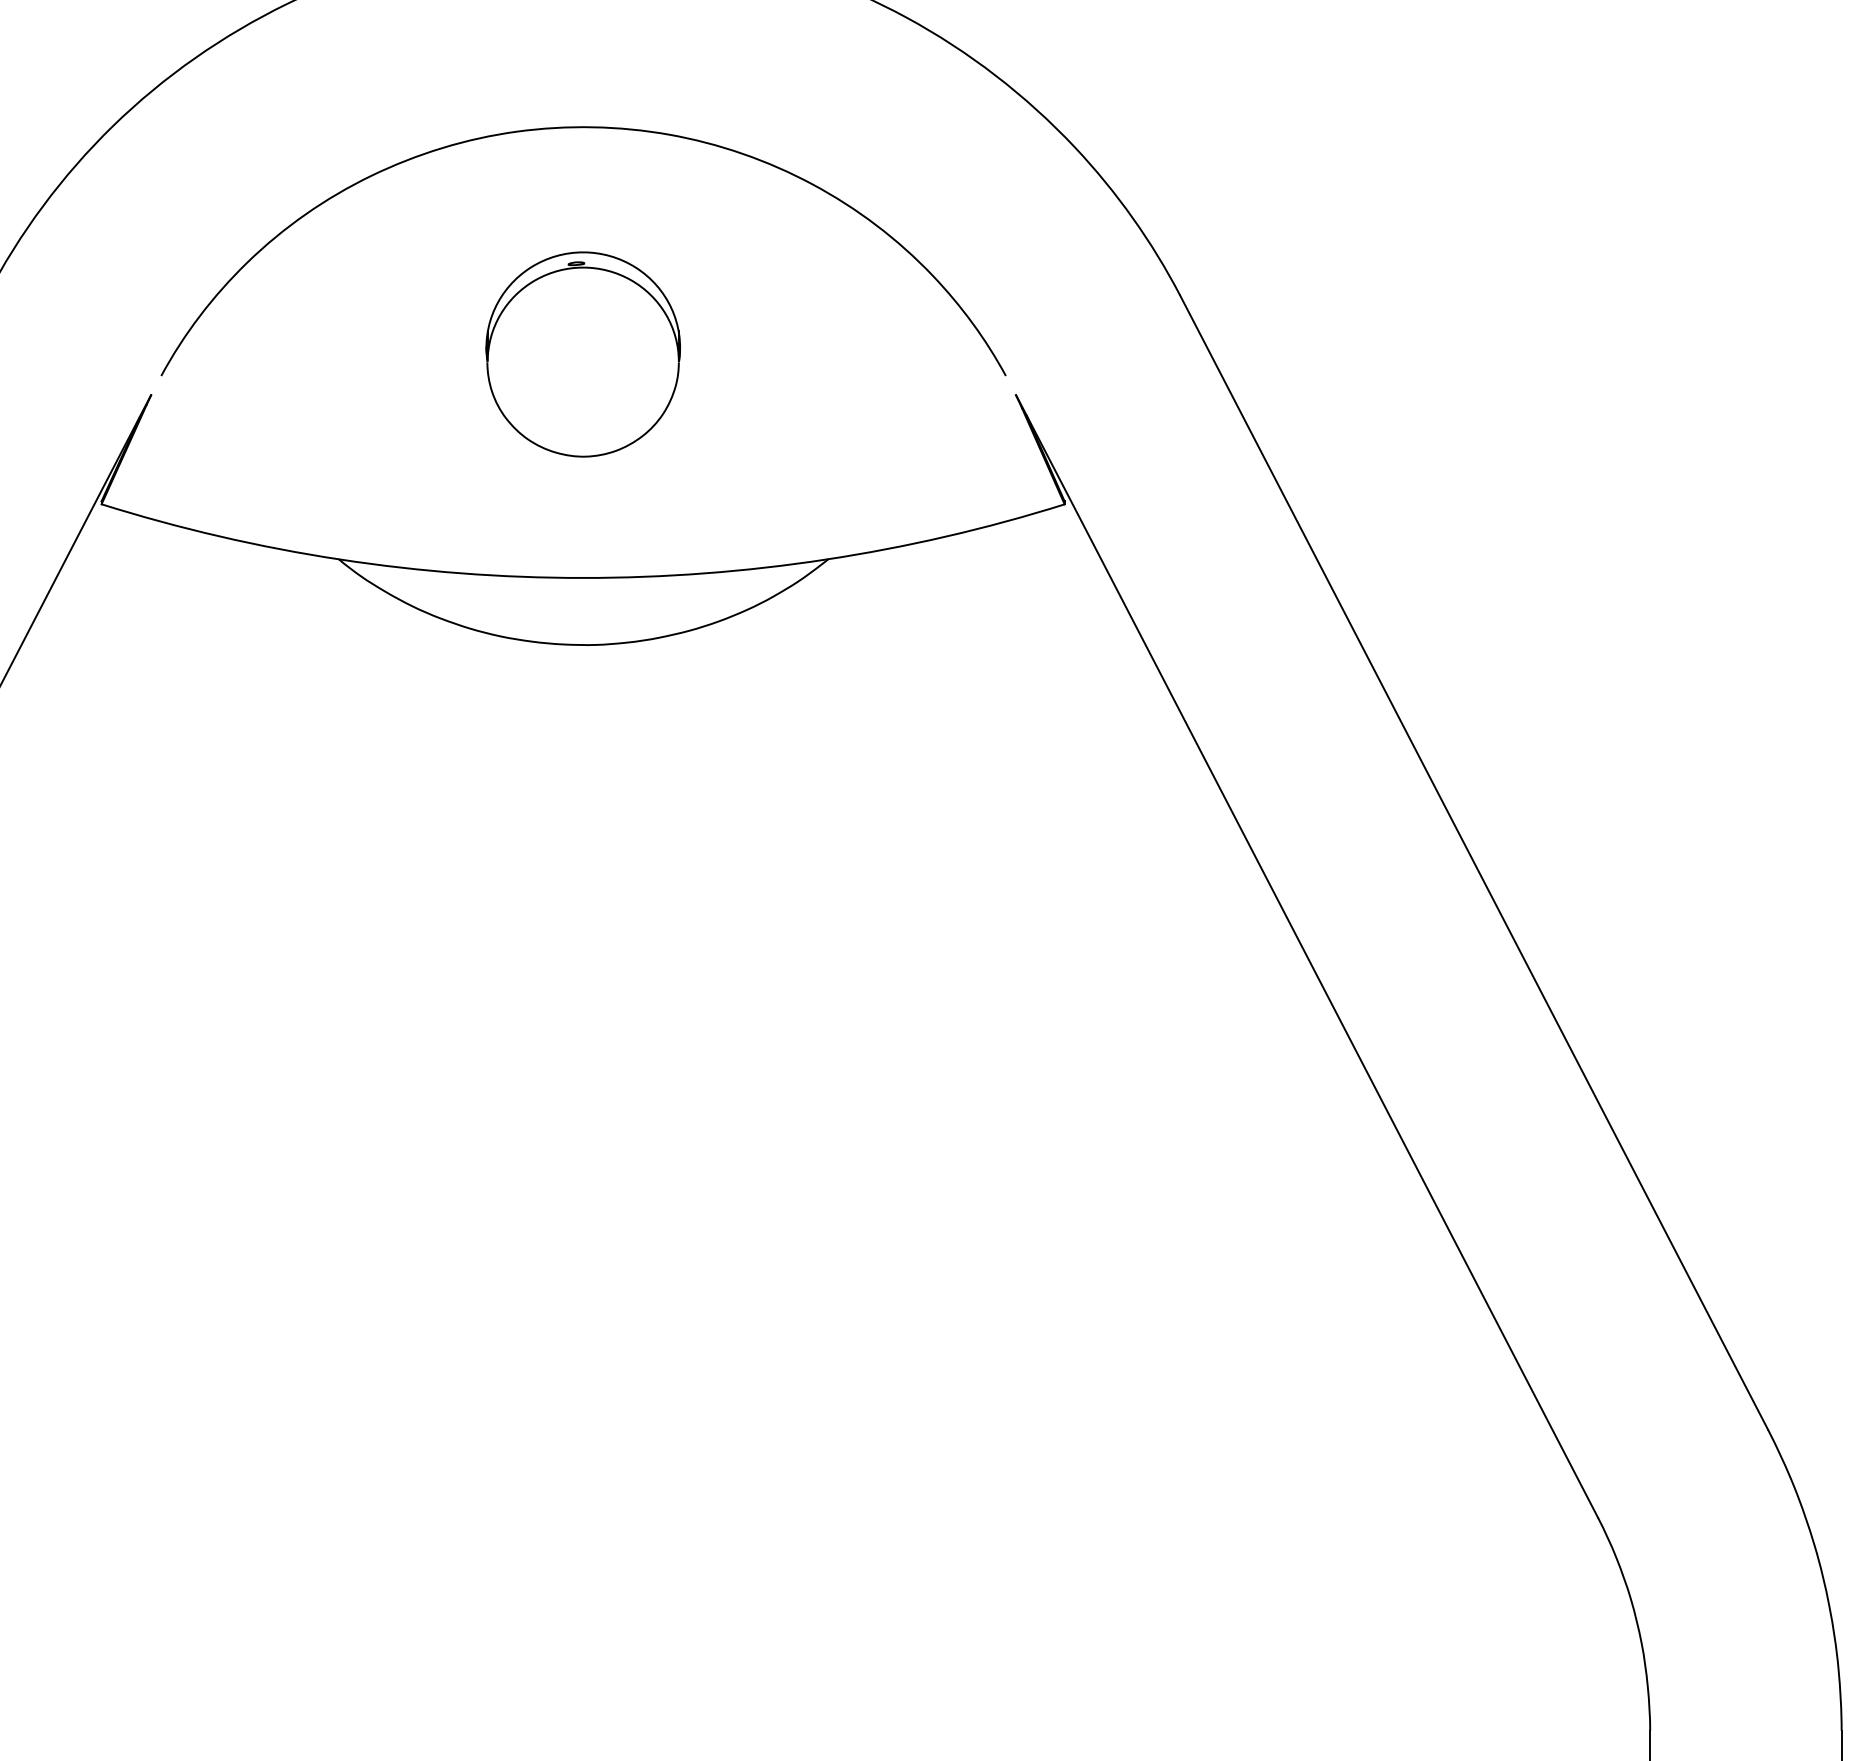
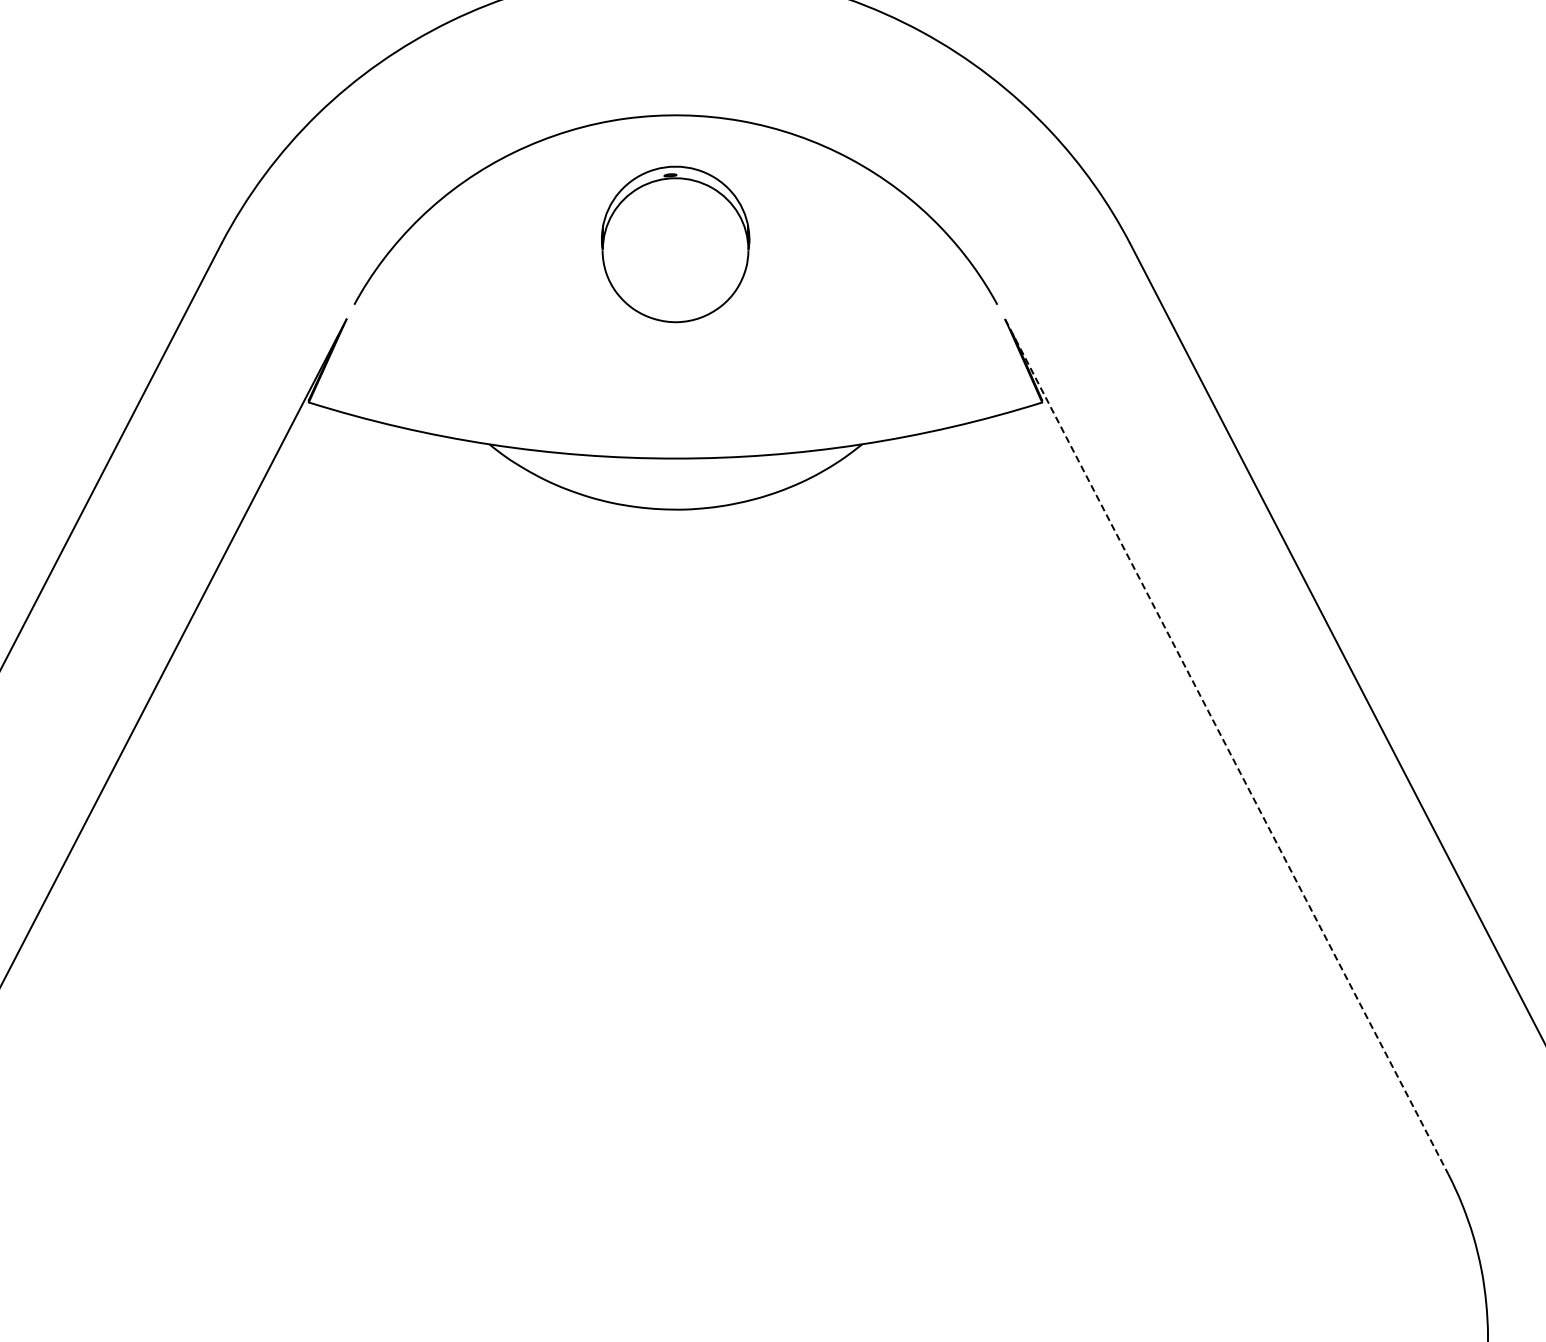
part: (583, 354) -> (675, 244), moved
line: (1308, 957) -> (1227, 747), solid -> dashed

